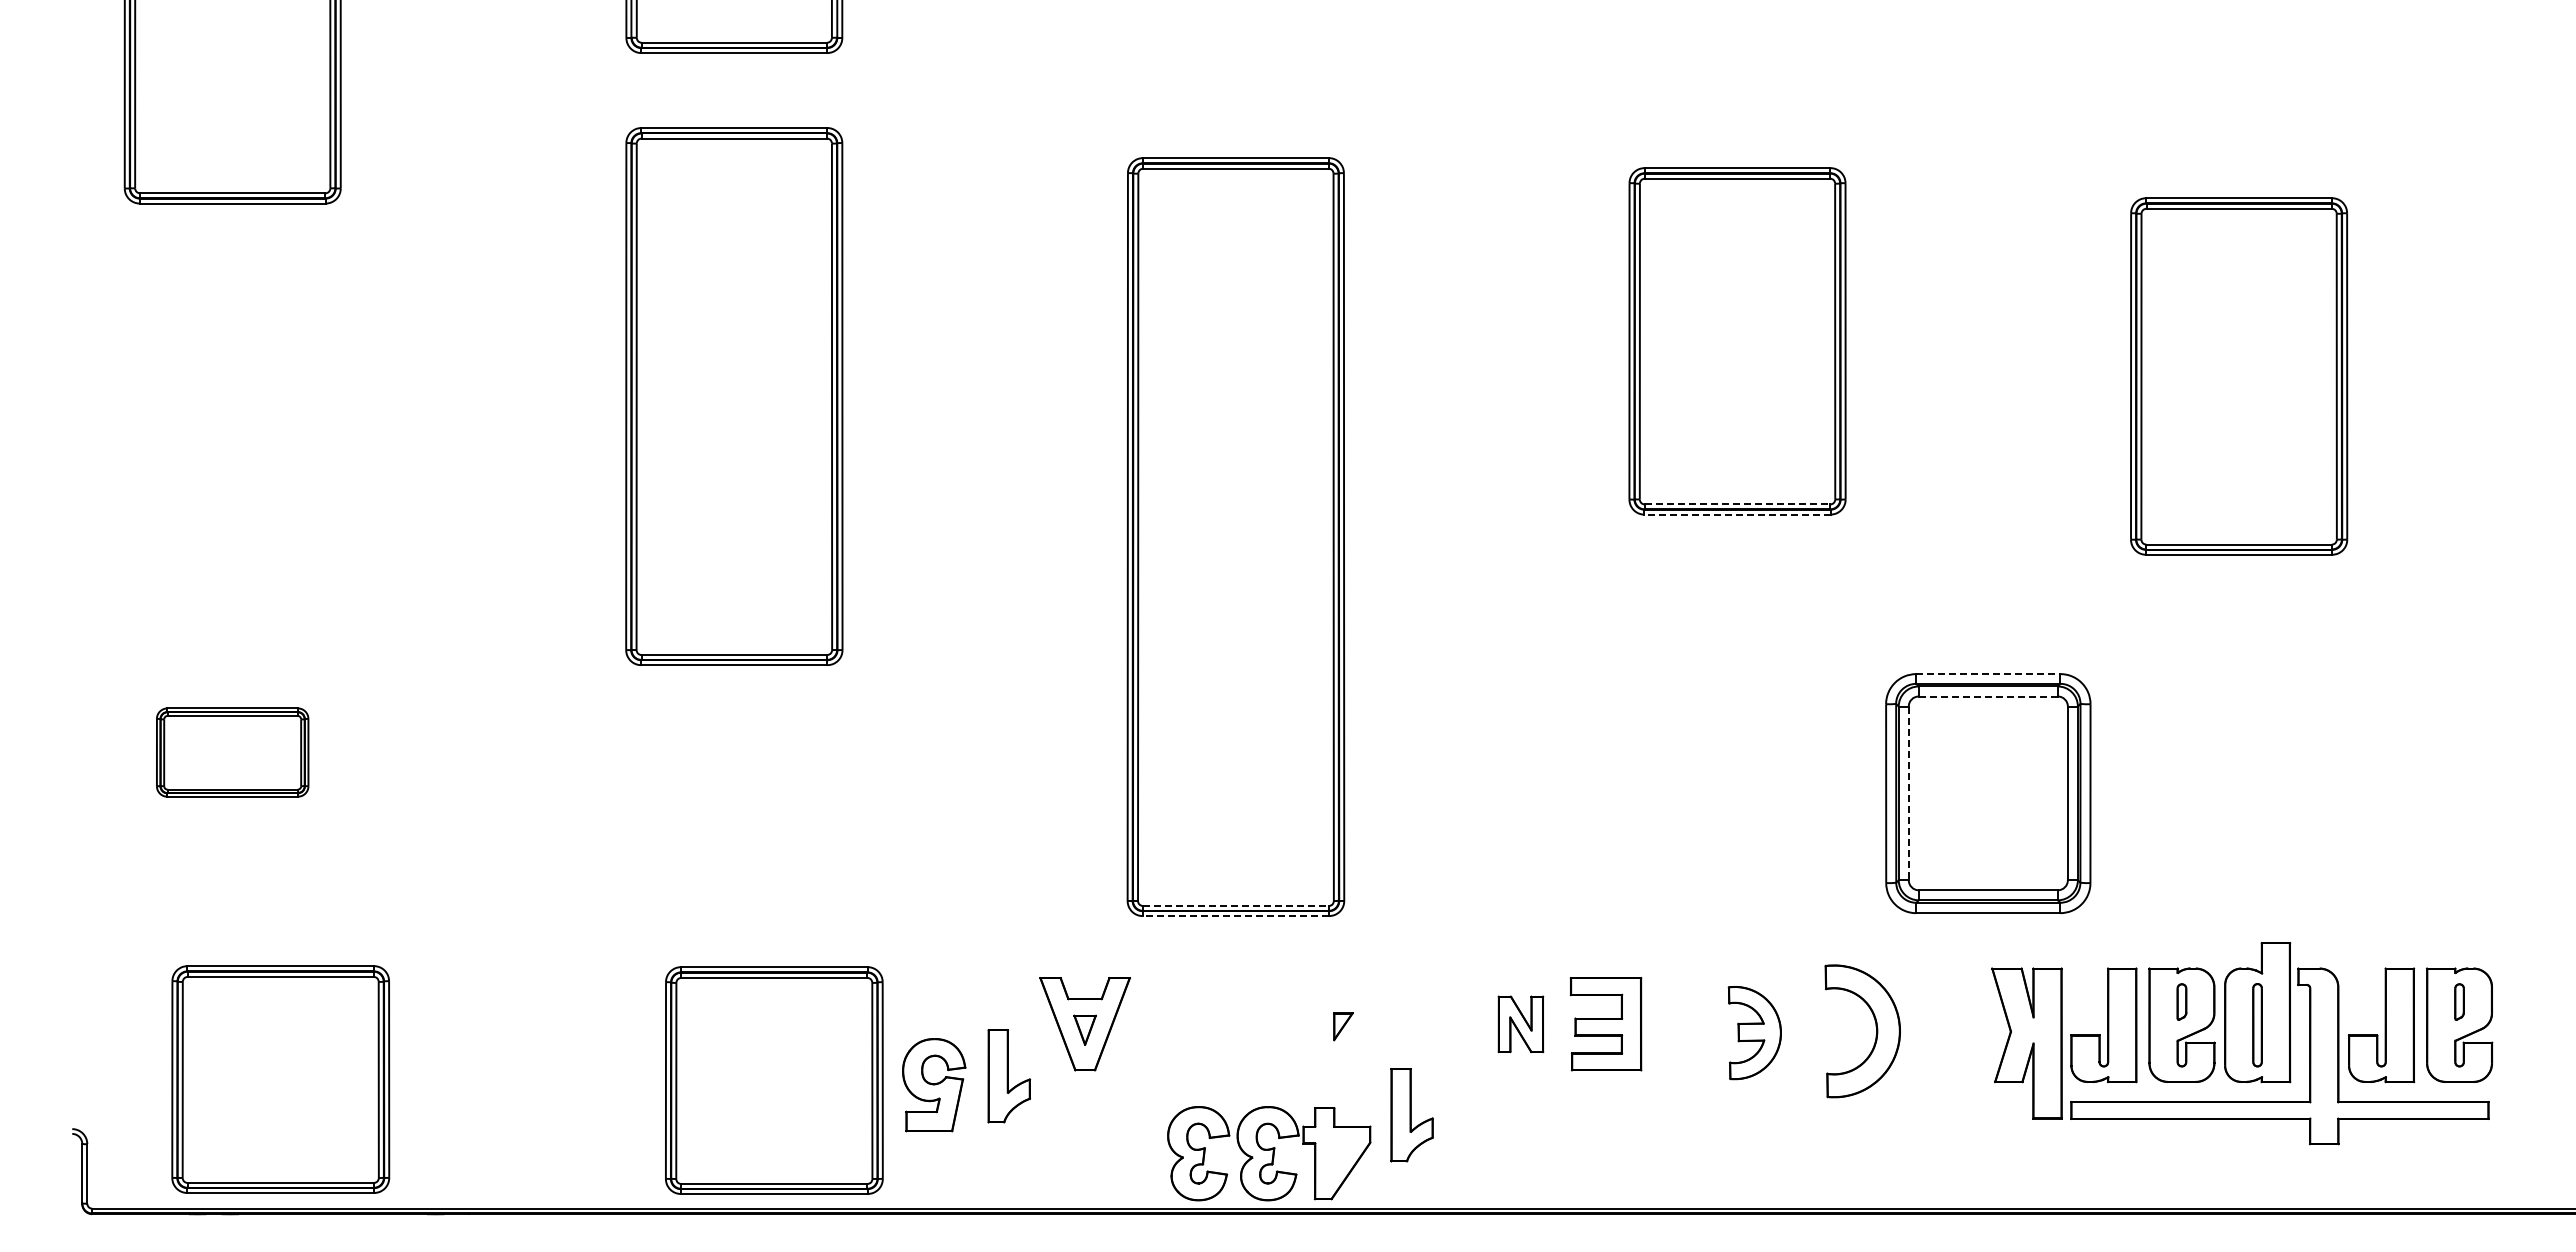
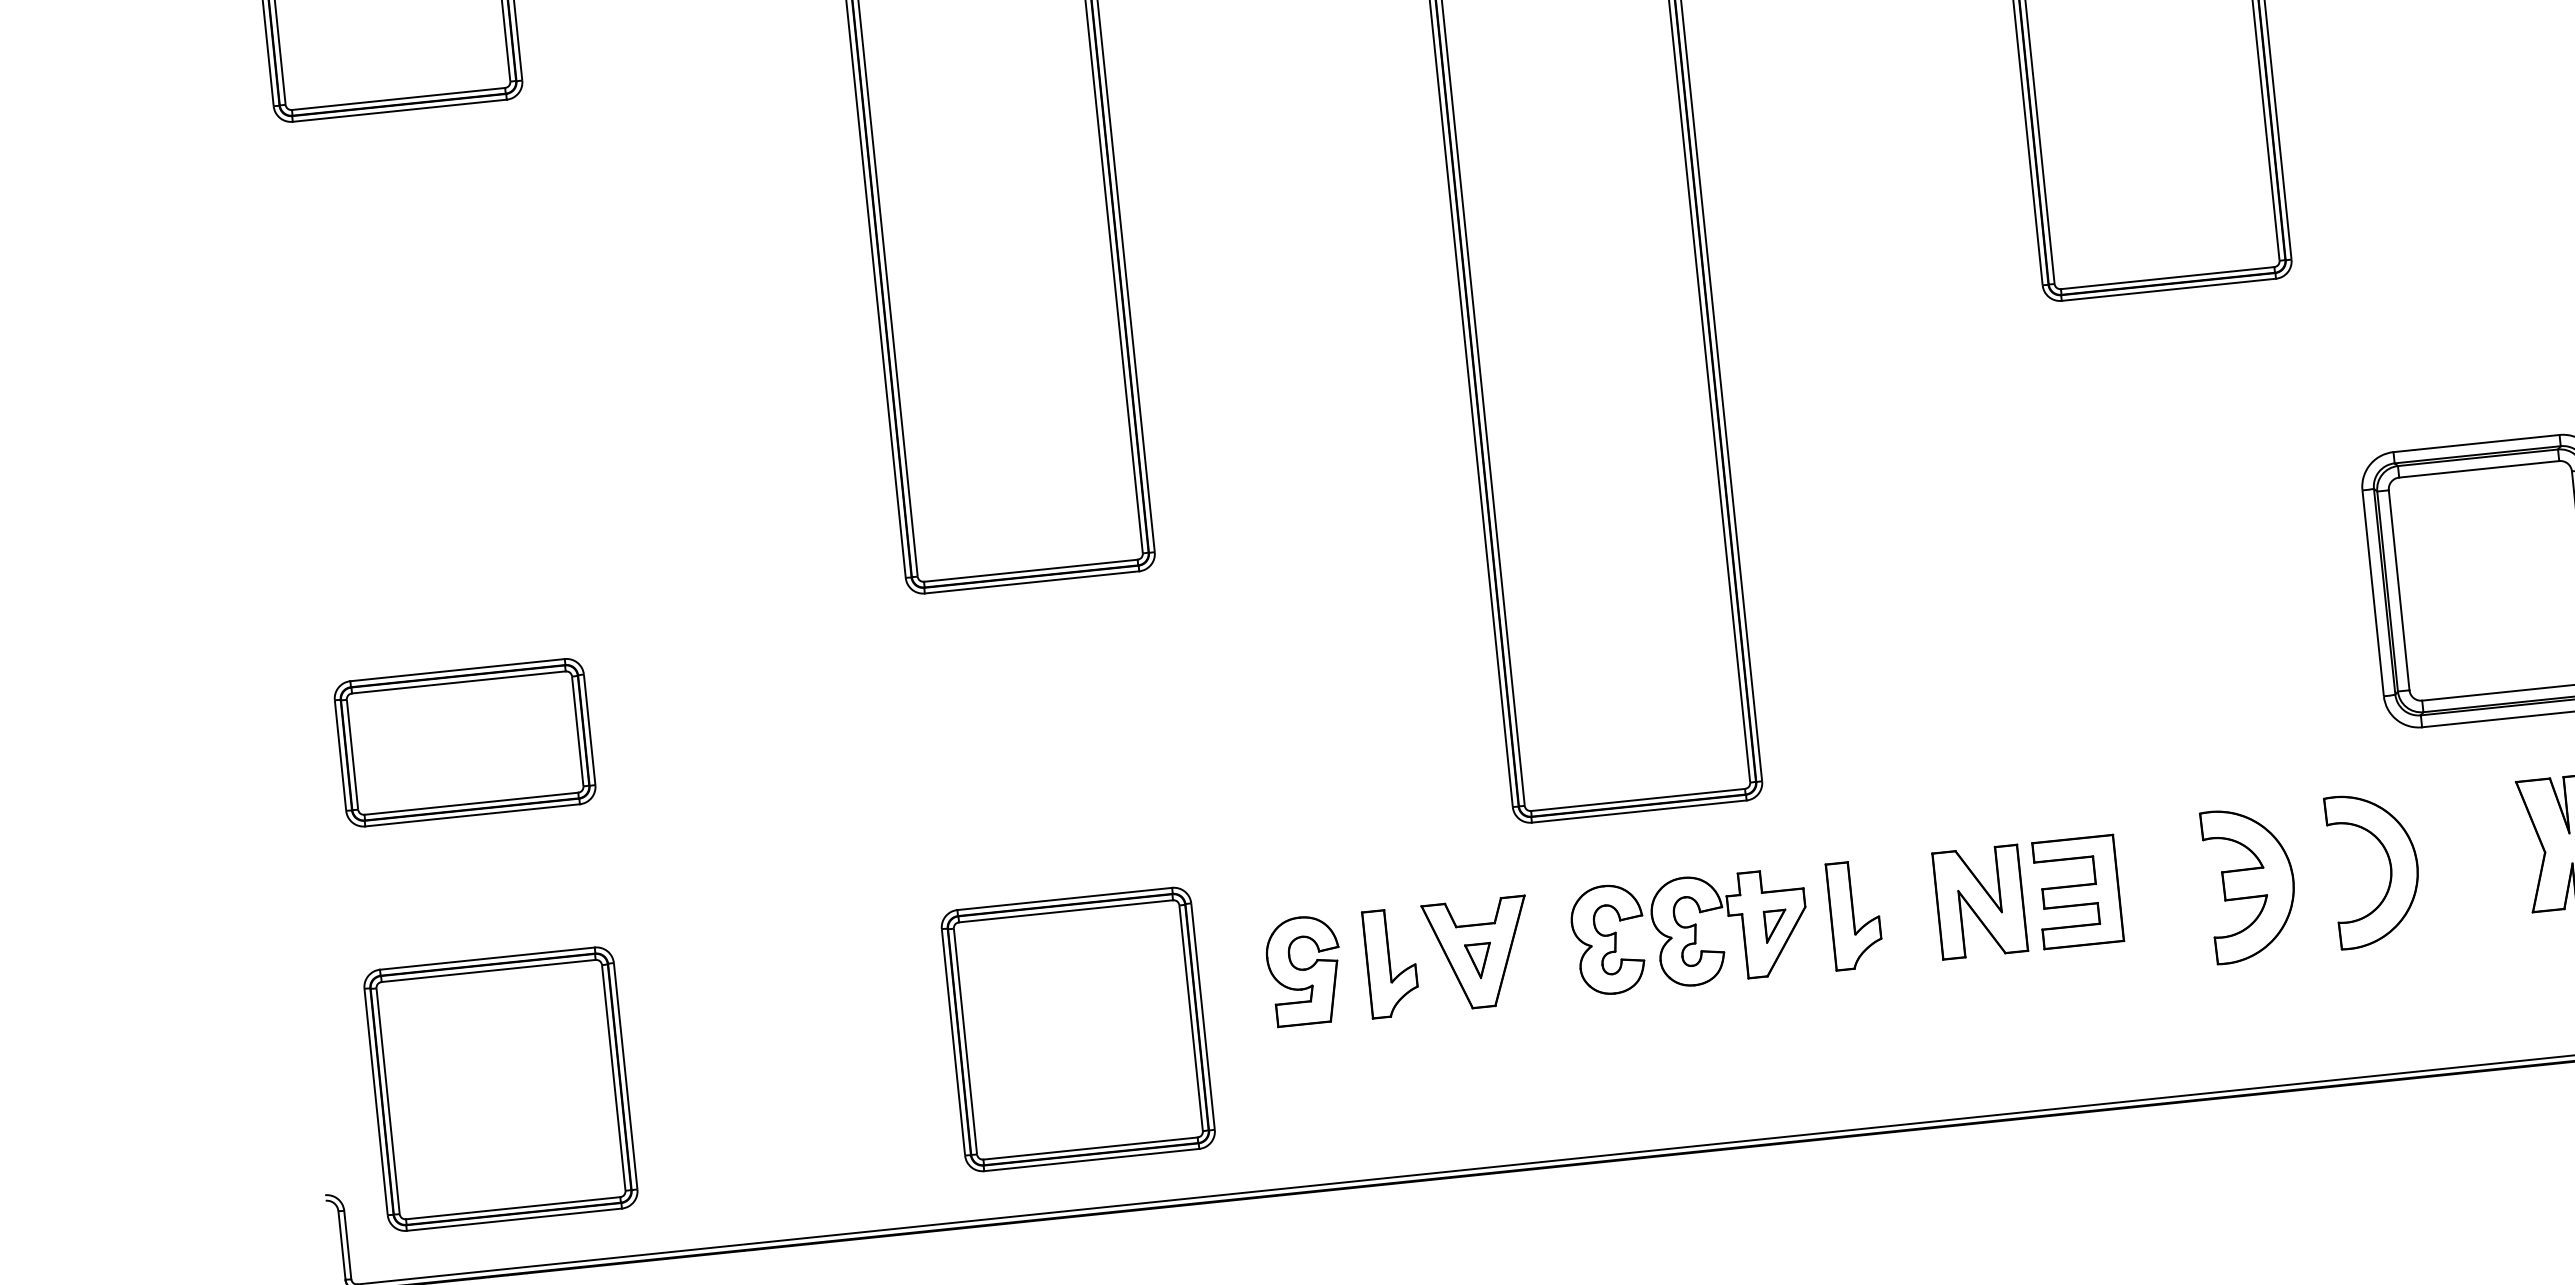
line: (1737, 504) -> (2167, 278), dashed -> solid
line: (1737, 514) -> (2168, 289), dashed -> solid
line: (1988, 674) -> (2476, 443), dashed -> solid
line: (1988, 696) -> (2479, 469), dashed -> solid
part: (232, 752) -> (464, 742), size x1.43
line: (1908, 793) -> (2398, 590), dashed -> solid
line: (1235, 906) -> (1637, 800), dashed -> solid
line: (1235, 916) -> (1638, 812), dashed -> solid
part: (1520, 1024) -> (1979, 902), size x1.67
part: (1754, 1032) -> (2250, 883), size x1.43
part: (1009, 1076) -> (1391, 963), moved
part: (280, 1079) -> (500, 1089), moved
part: (774, 1080) -> (1078, 1029), moved
part: (934, 1085) -> (1305, 971), moved
part: (1411, 1115) -> (1854, 915), moved
part: (1269, 1153) -> (1690, 931), moved

